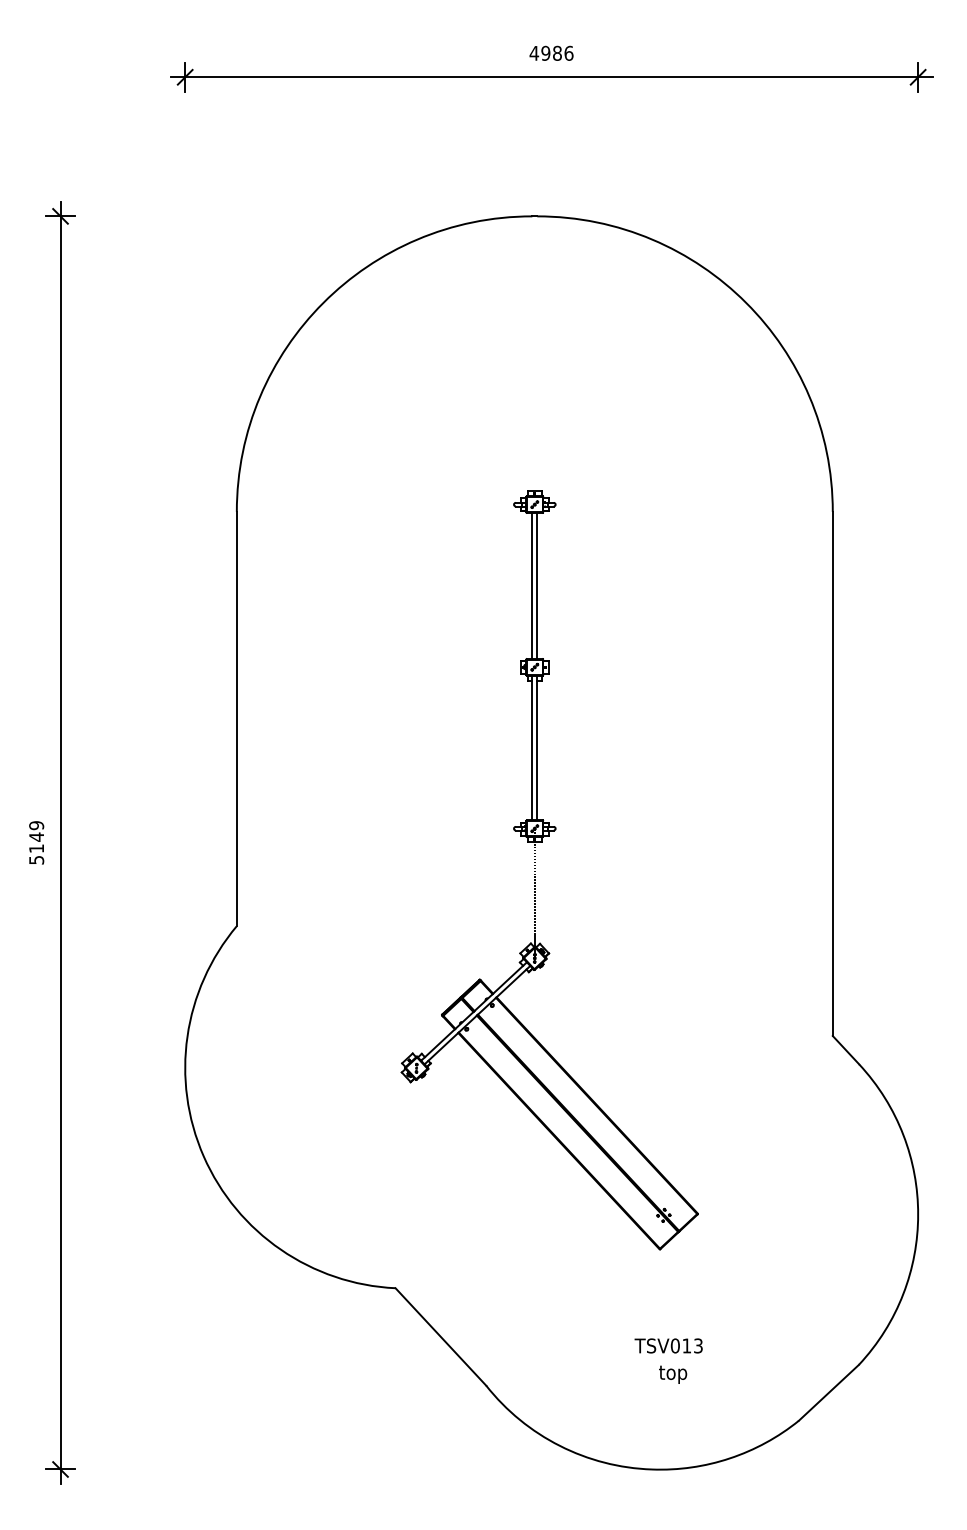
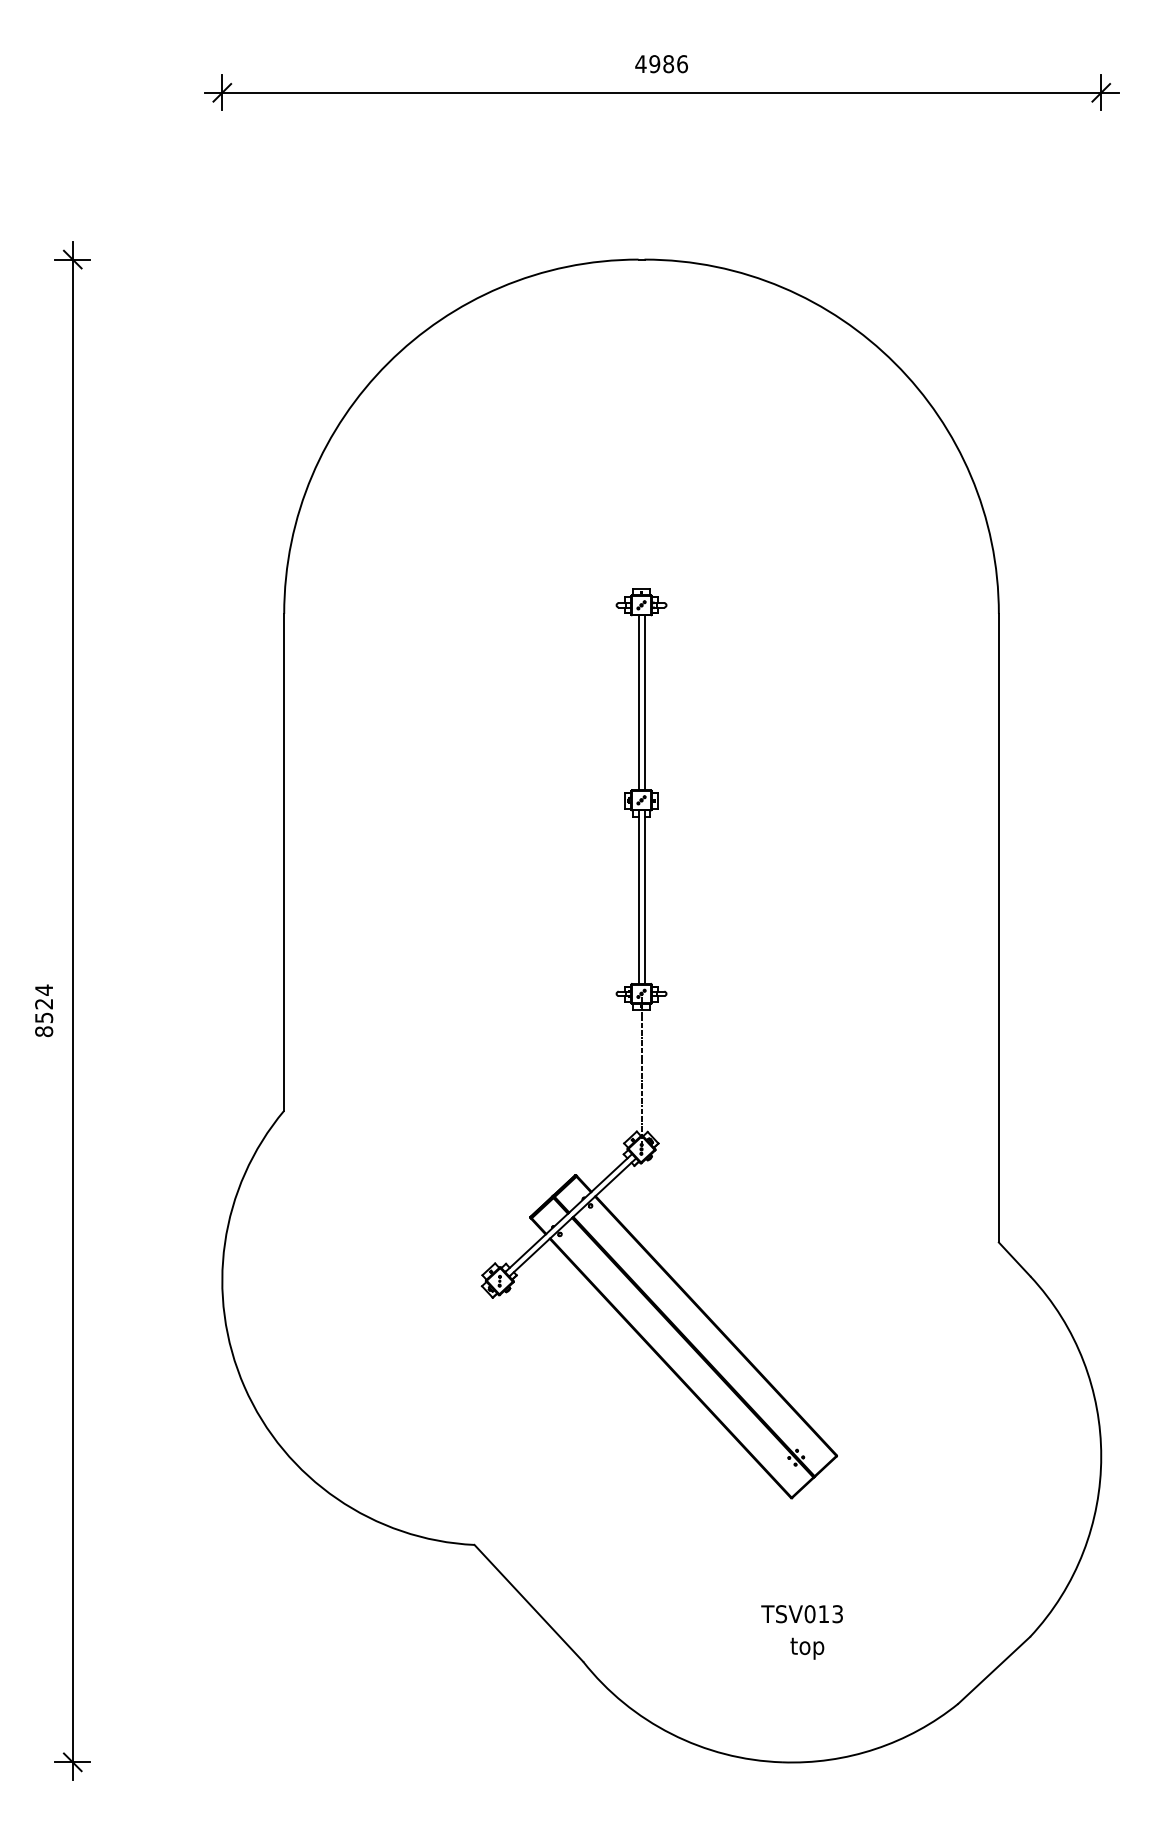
text: (36, 842) -> (44, 1010), 5149 -> 8524

